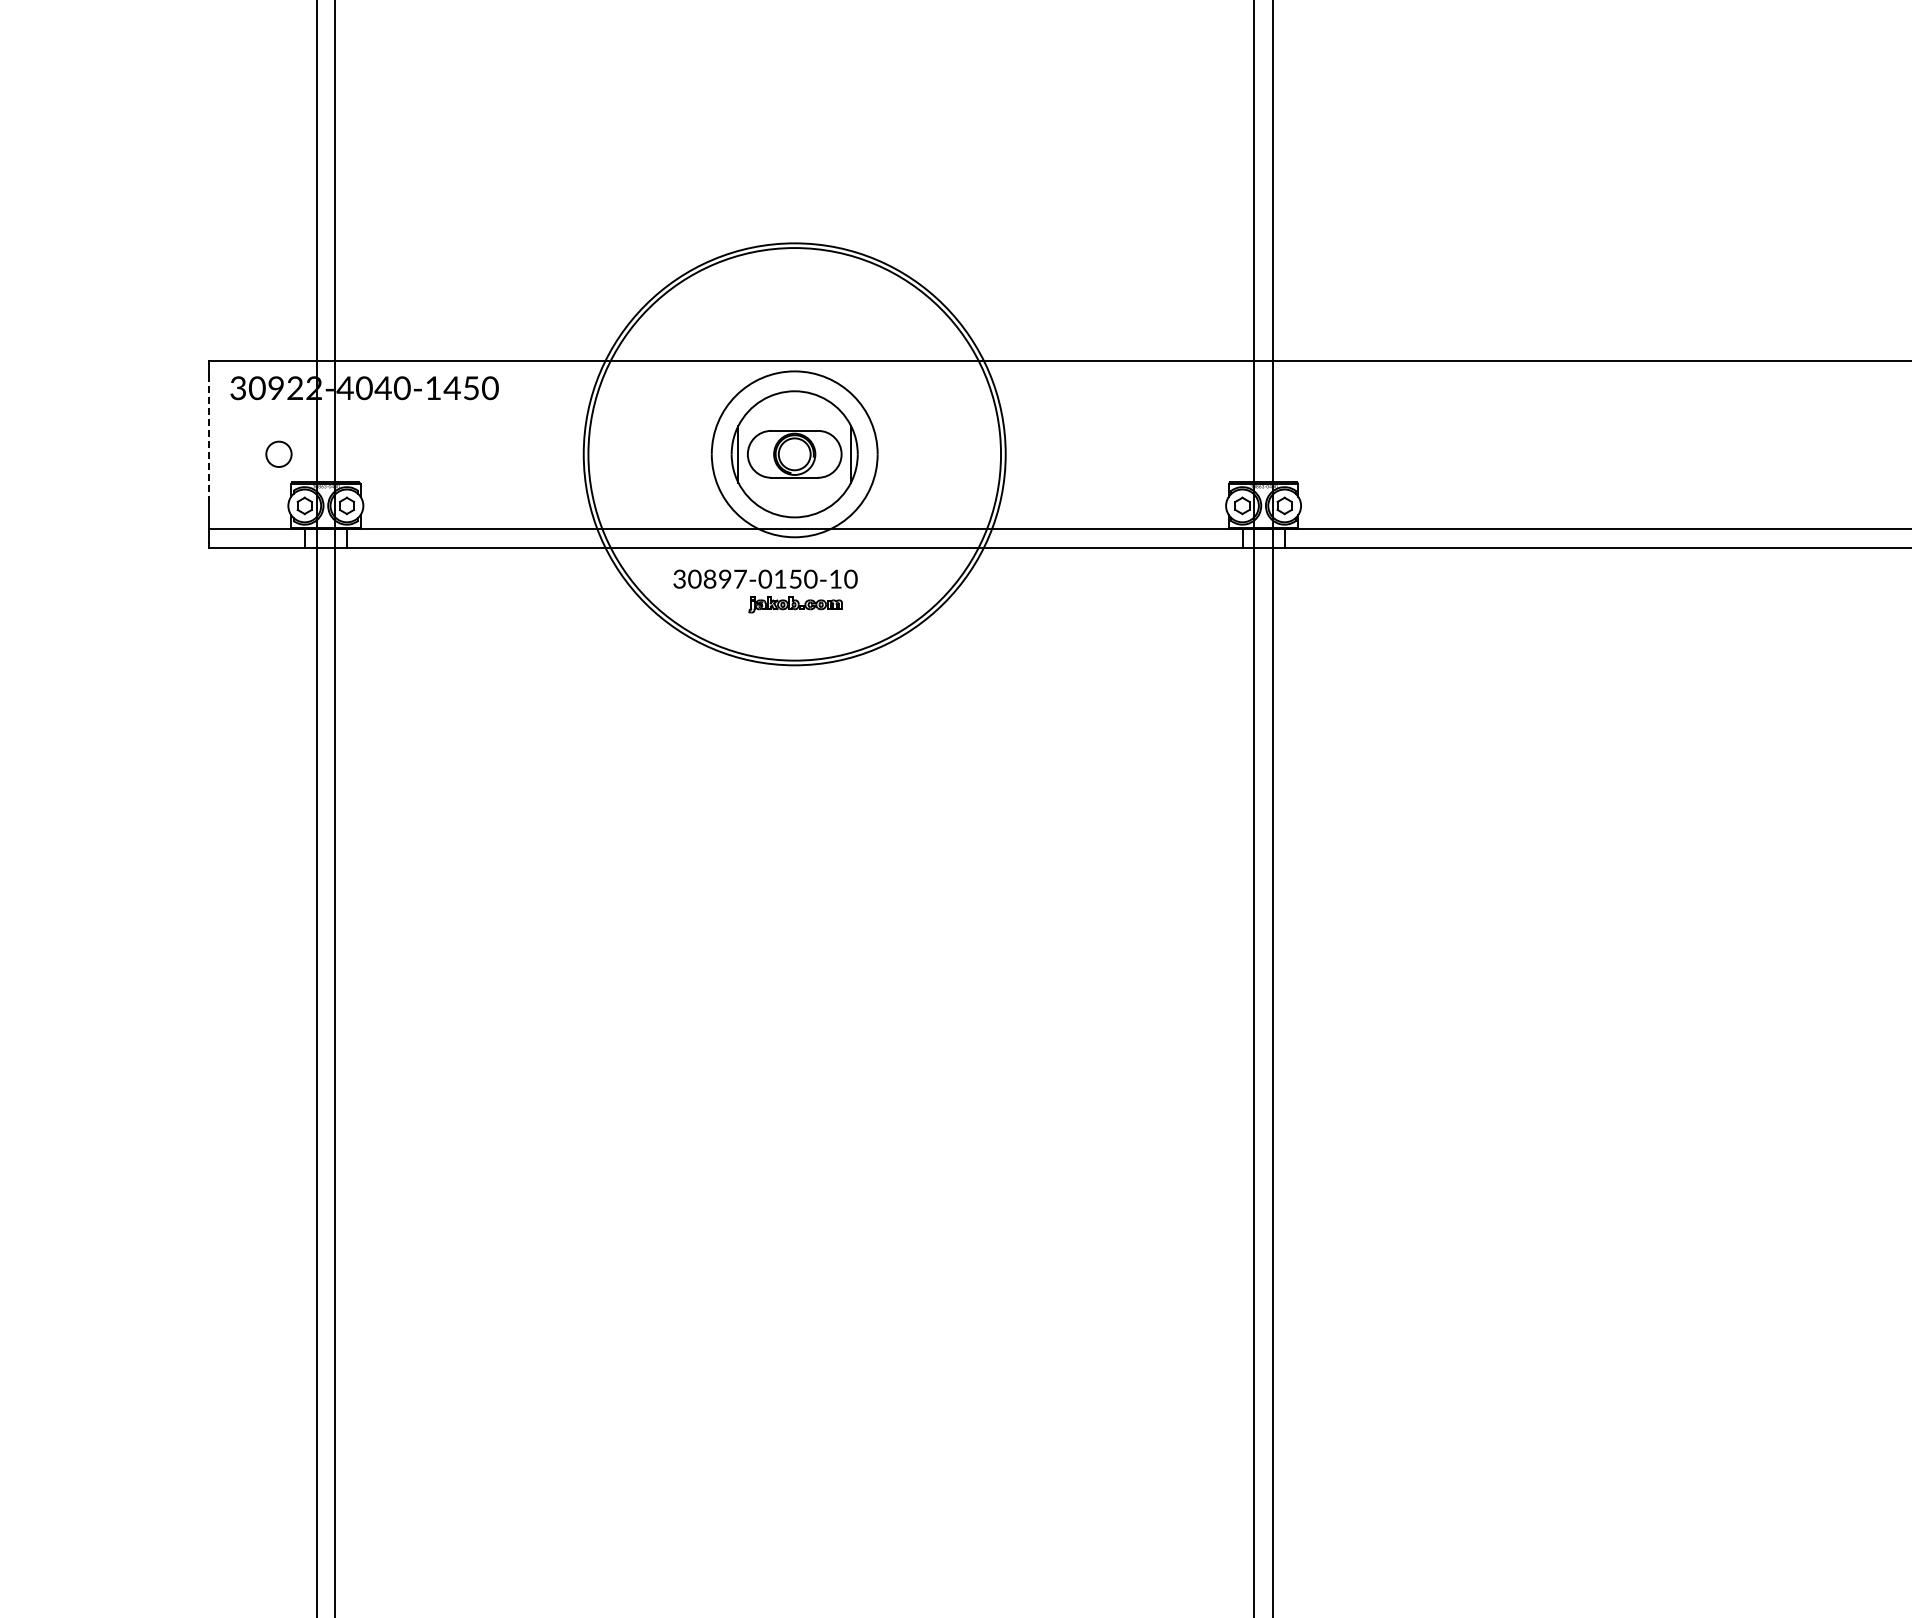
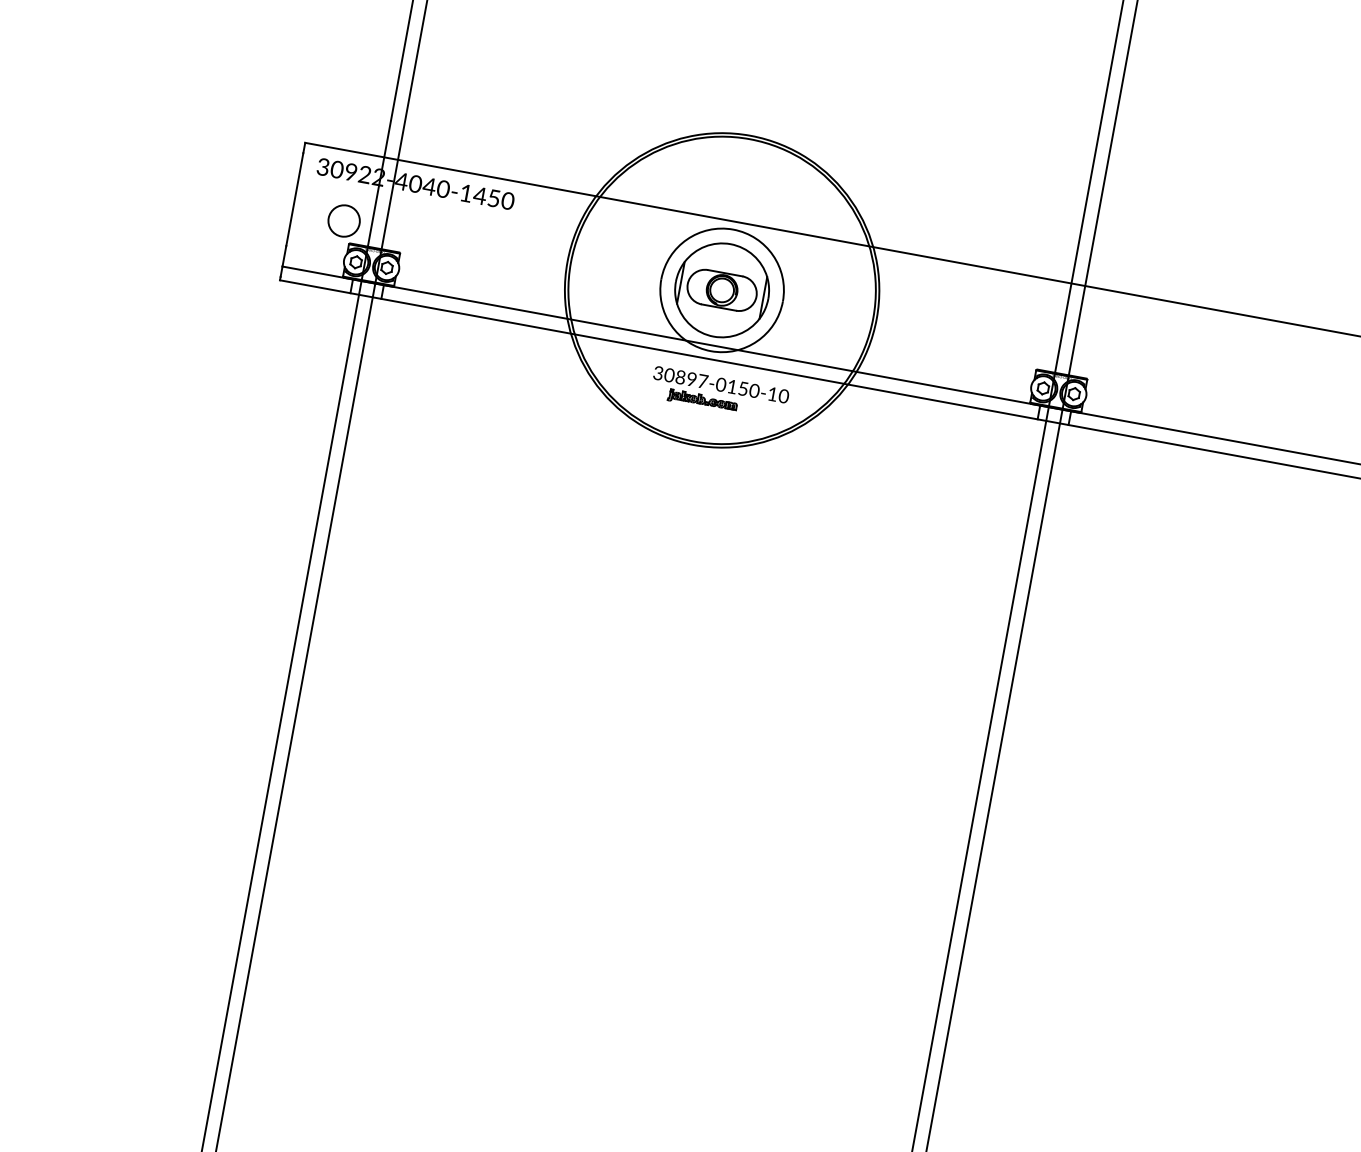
line: (208, 438) -> (294, 199), dashed -> solid
circle: (278, 454) -> (343, 221), size x1.67
text: (765, 578) -> (721, 384), moved

